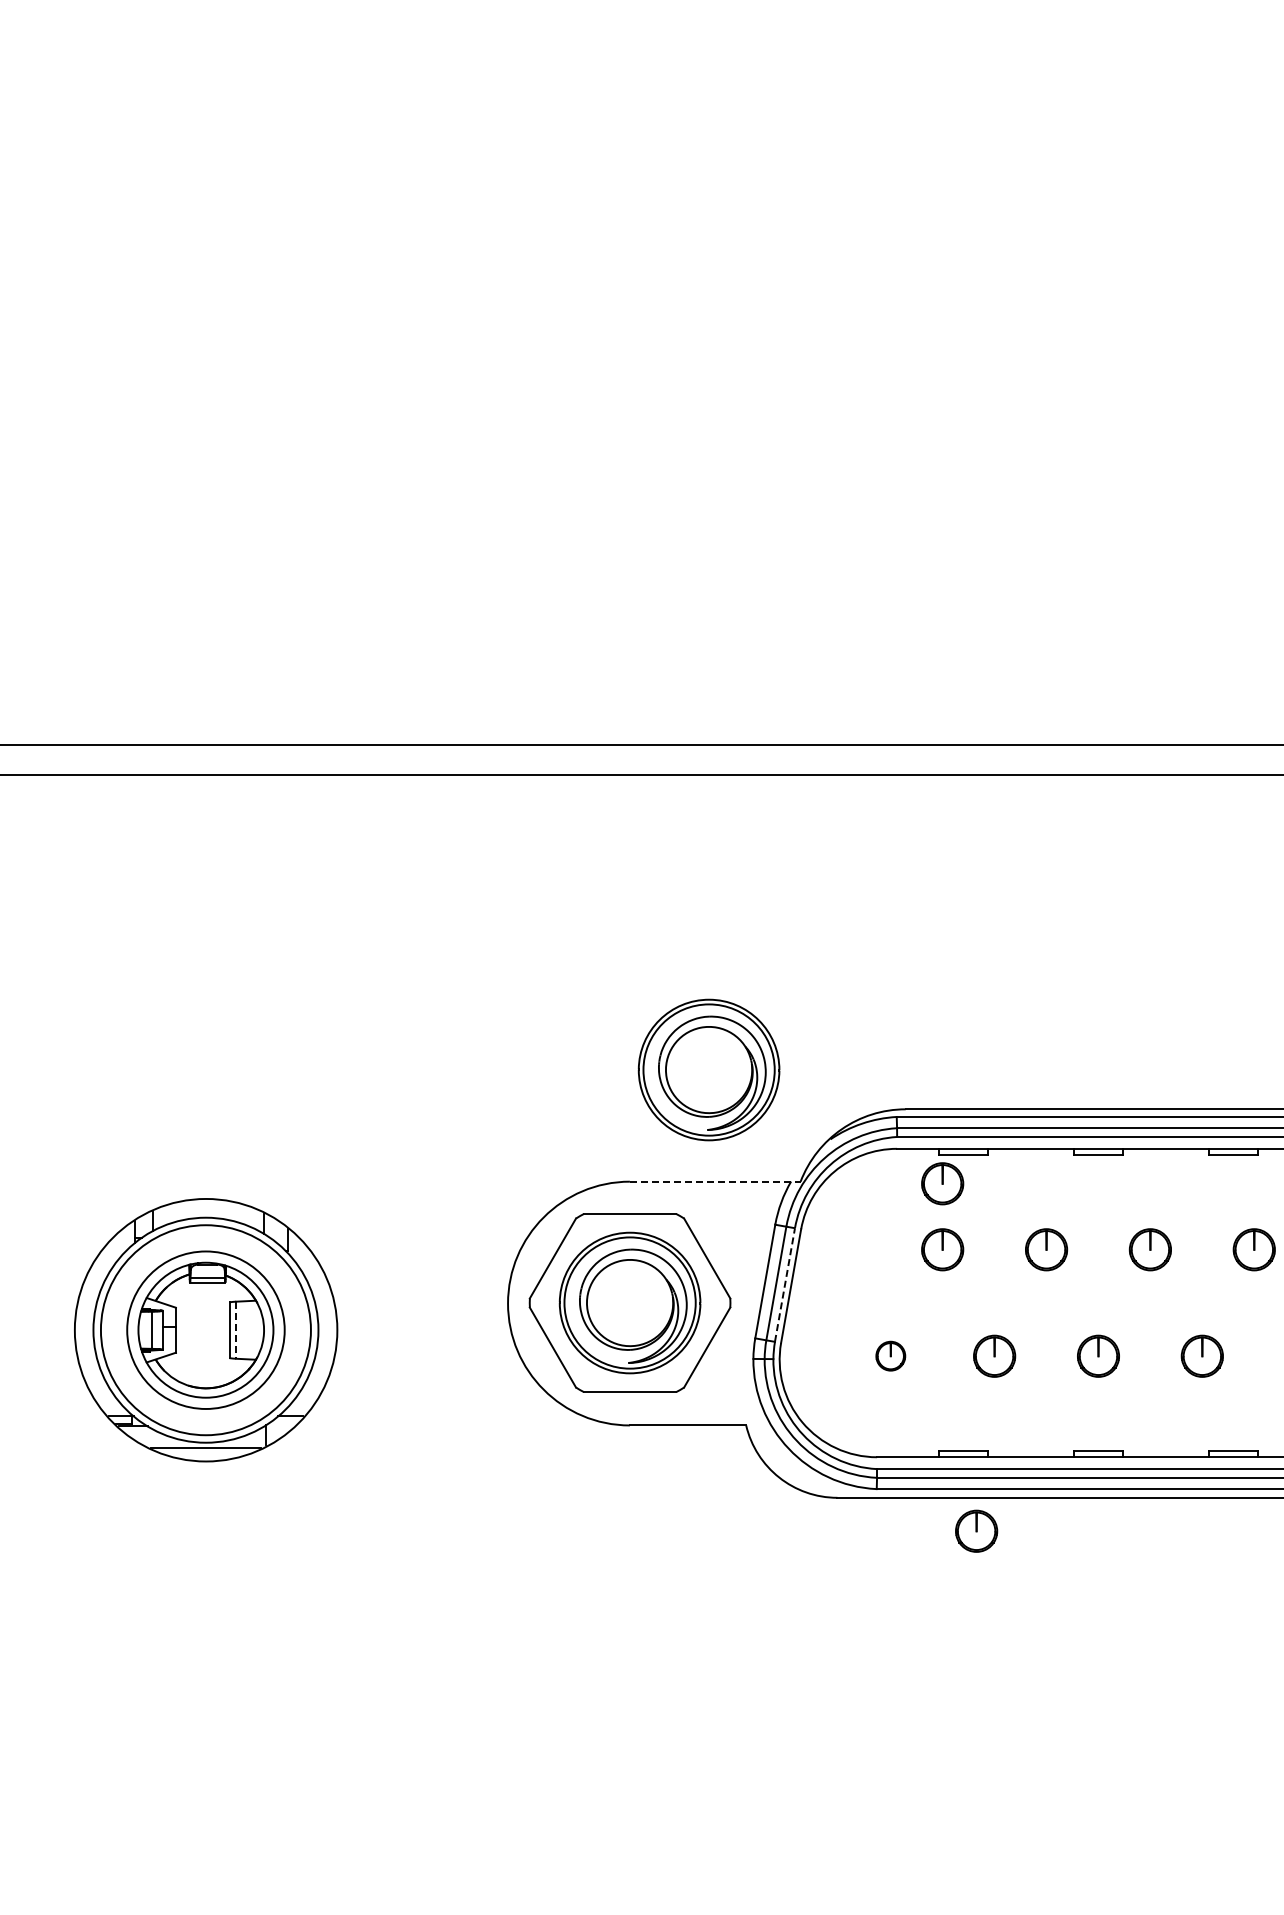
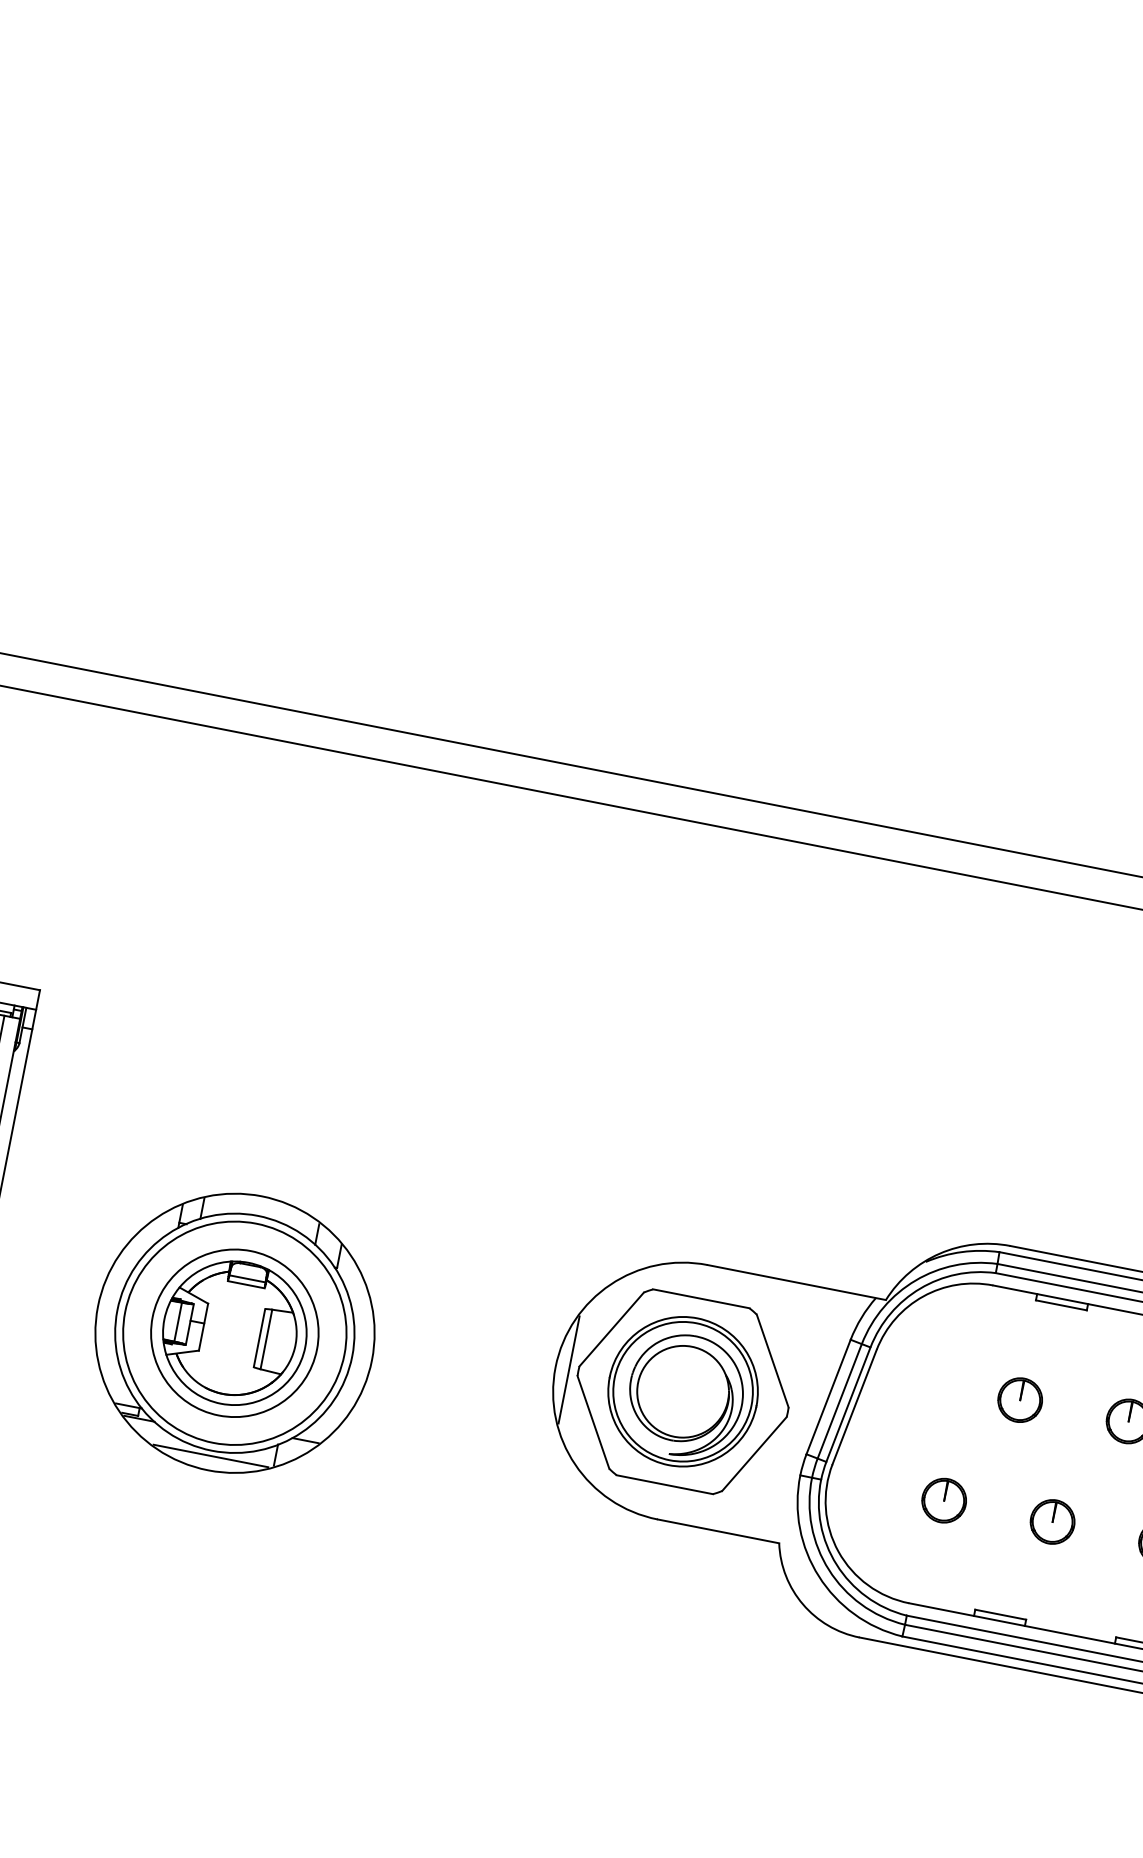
part: (708, 1069) -> (812, 1164), removed
line: (715, 1181) -> (797, 1282), dashed -> solid
part: (942, 1183) -> (1033, 1330), removed
line: (784, 1285) -> (847, 1405), dashed -> solid
line: (520, 1303) -> (568, 1369), added
line: (236, 1330) -> (266, 1339), dashed -> solid
part: (890, 1355) -> (944, 1499), size x1.43
part: (976, 1530) -> (998, 1700), removed

